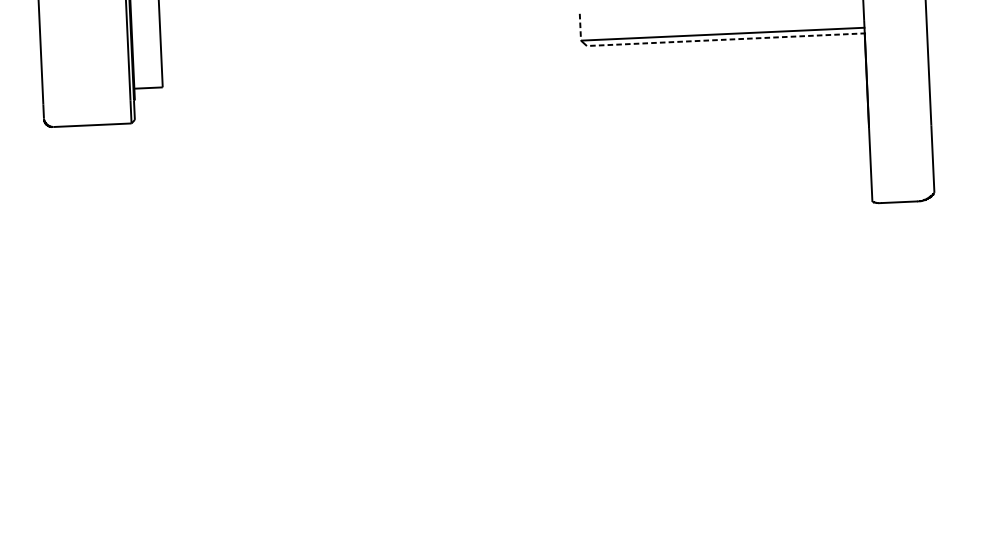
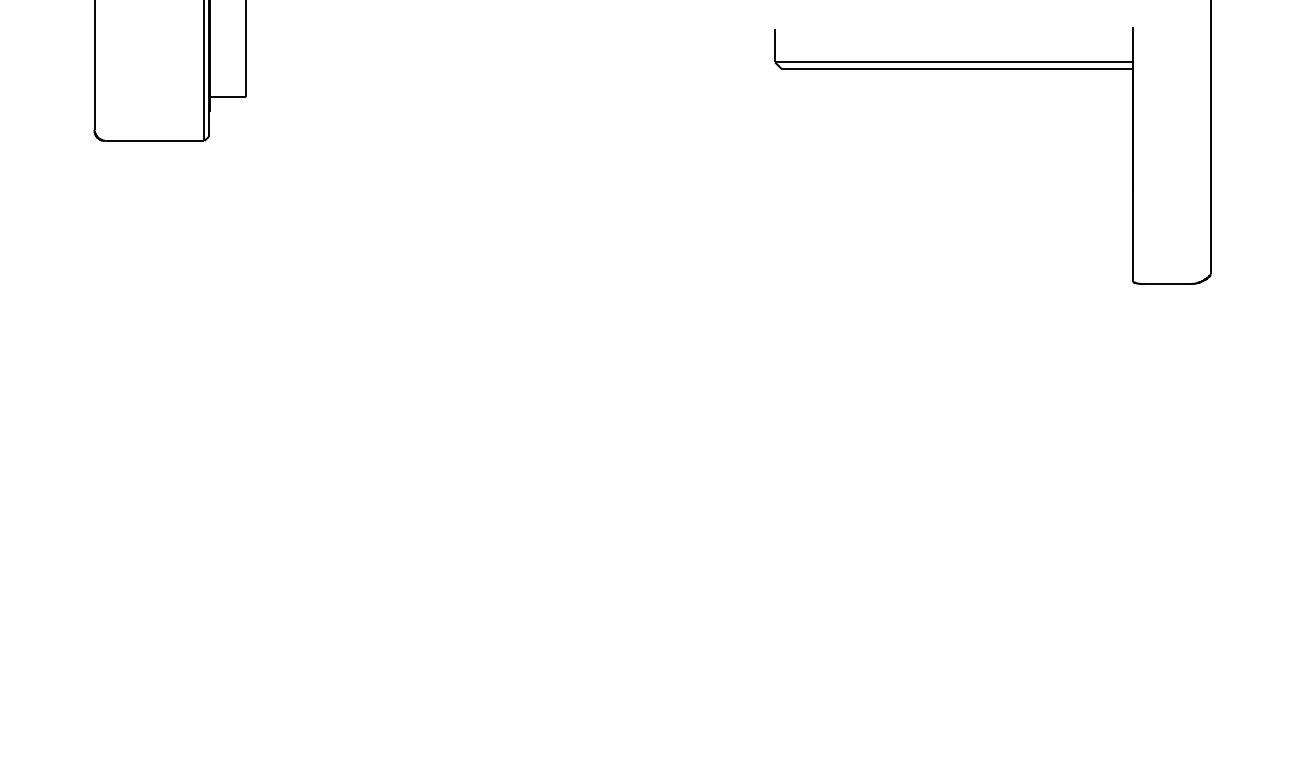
line: (580, 27) -> (775, 45), dashed -> solid
line: (725, 39) -> (957, 69), dashed -> solid

